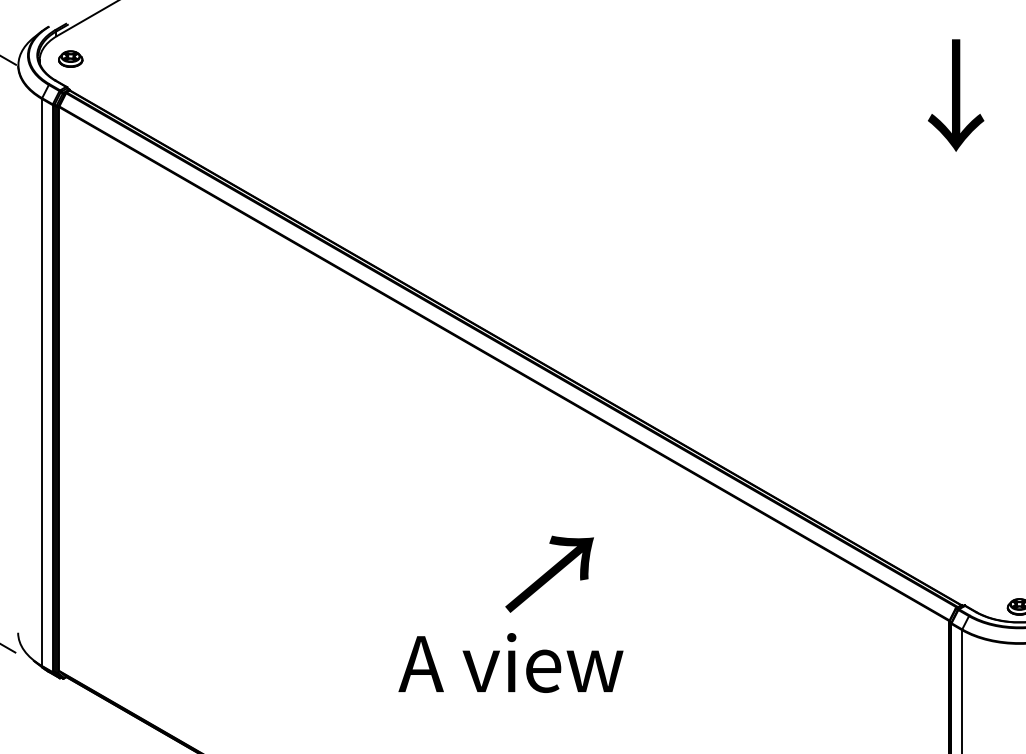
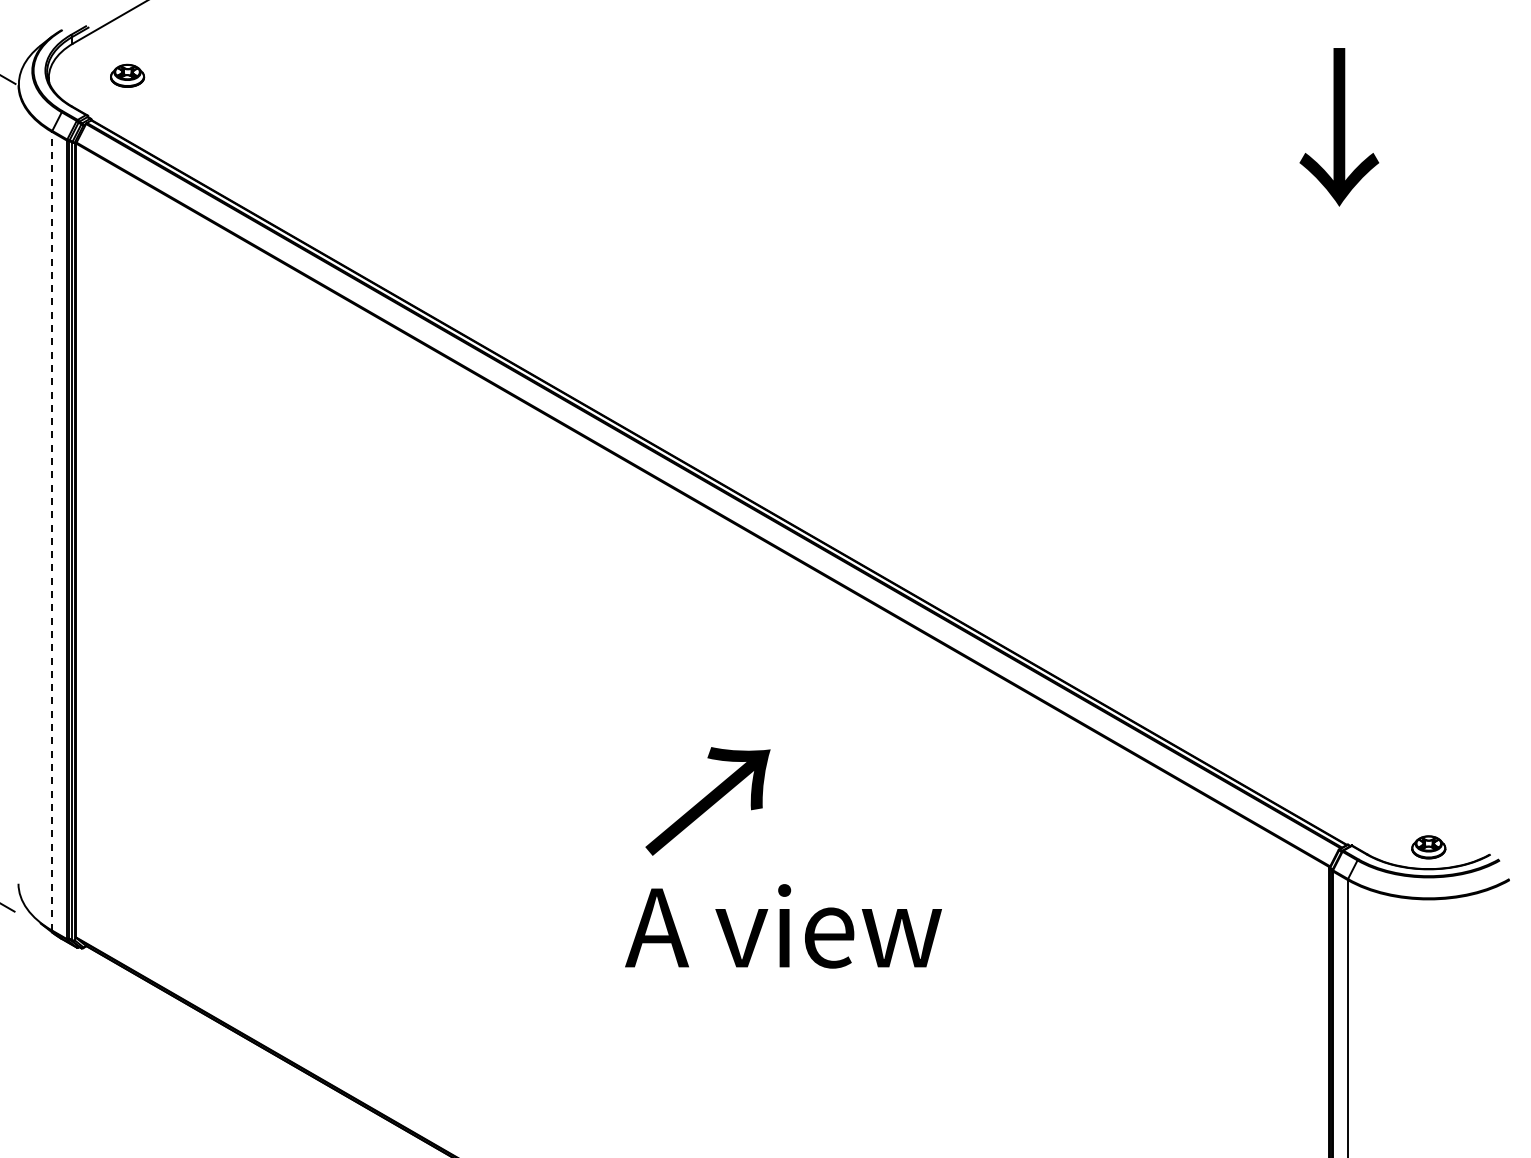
part: (70, 58) -> (127, 75), moved
line: (42, 381) -> (52, 530), solid -> dashed
text: (549, 574) -> (707, 801), moved
text: (510, 663) -> (783, 926), moved

